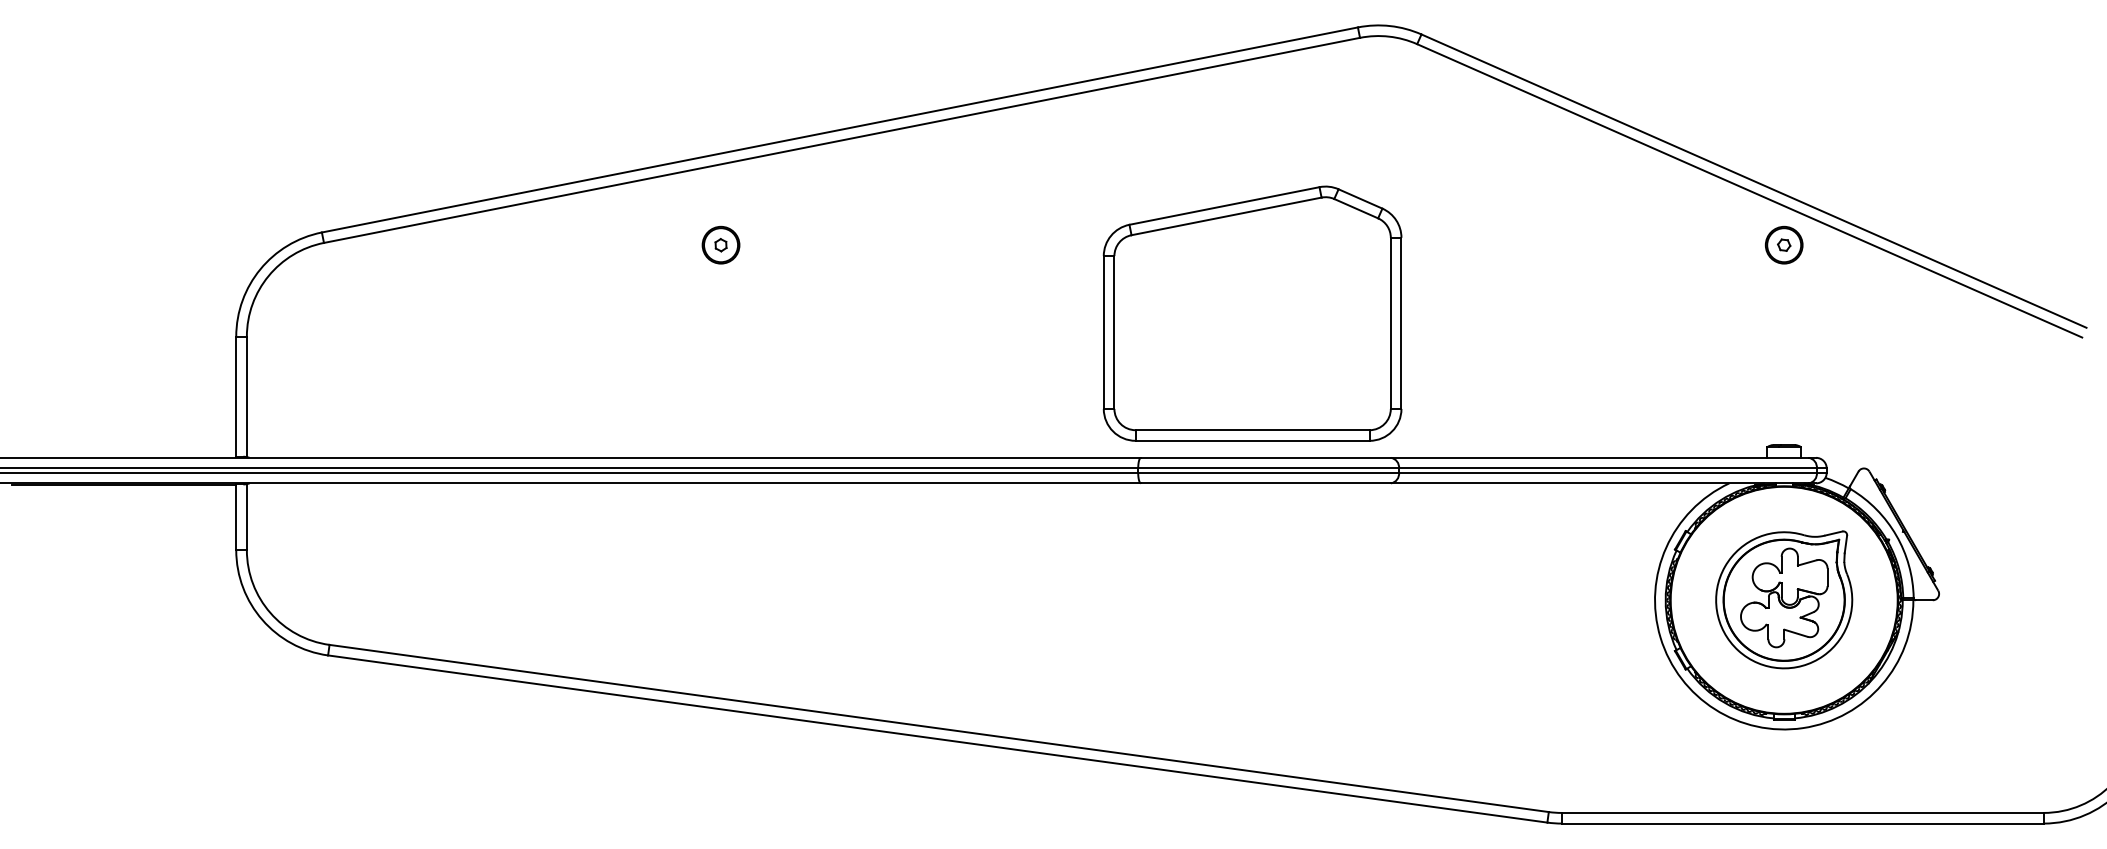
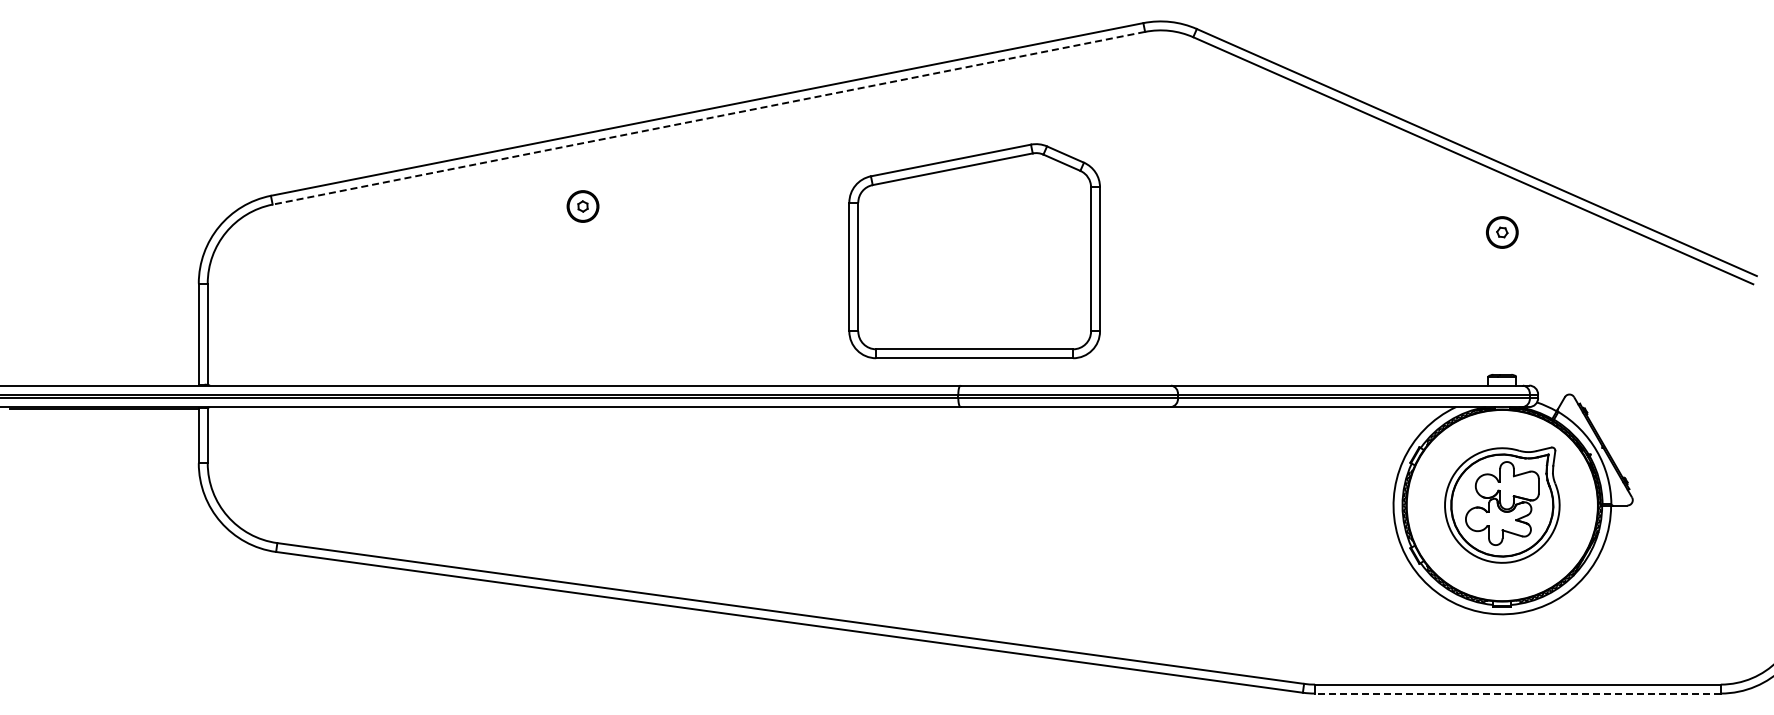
line: (841, 140) -> (708, 118), solid -> dashed
part: (720, 245) -> (582, 206), moved
part: (1784, 245) -> (1502, 232), moved
part: (1252, 314) -> (974, 251), moved
line: (1802, 823) -> (1517, 693), solid -> dashed

